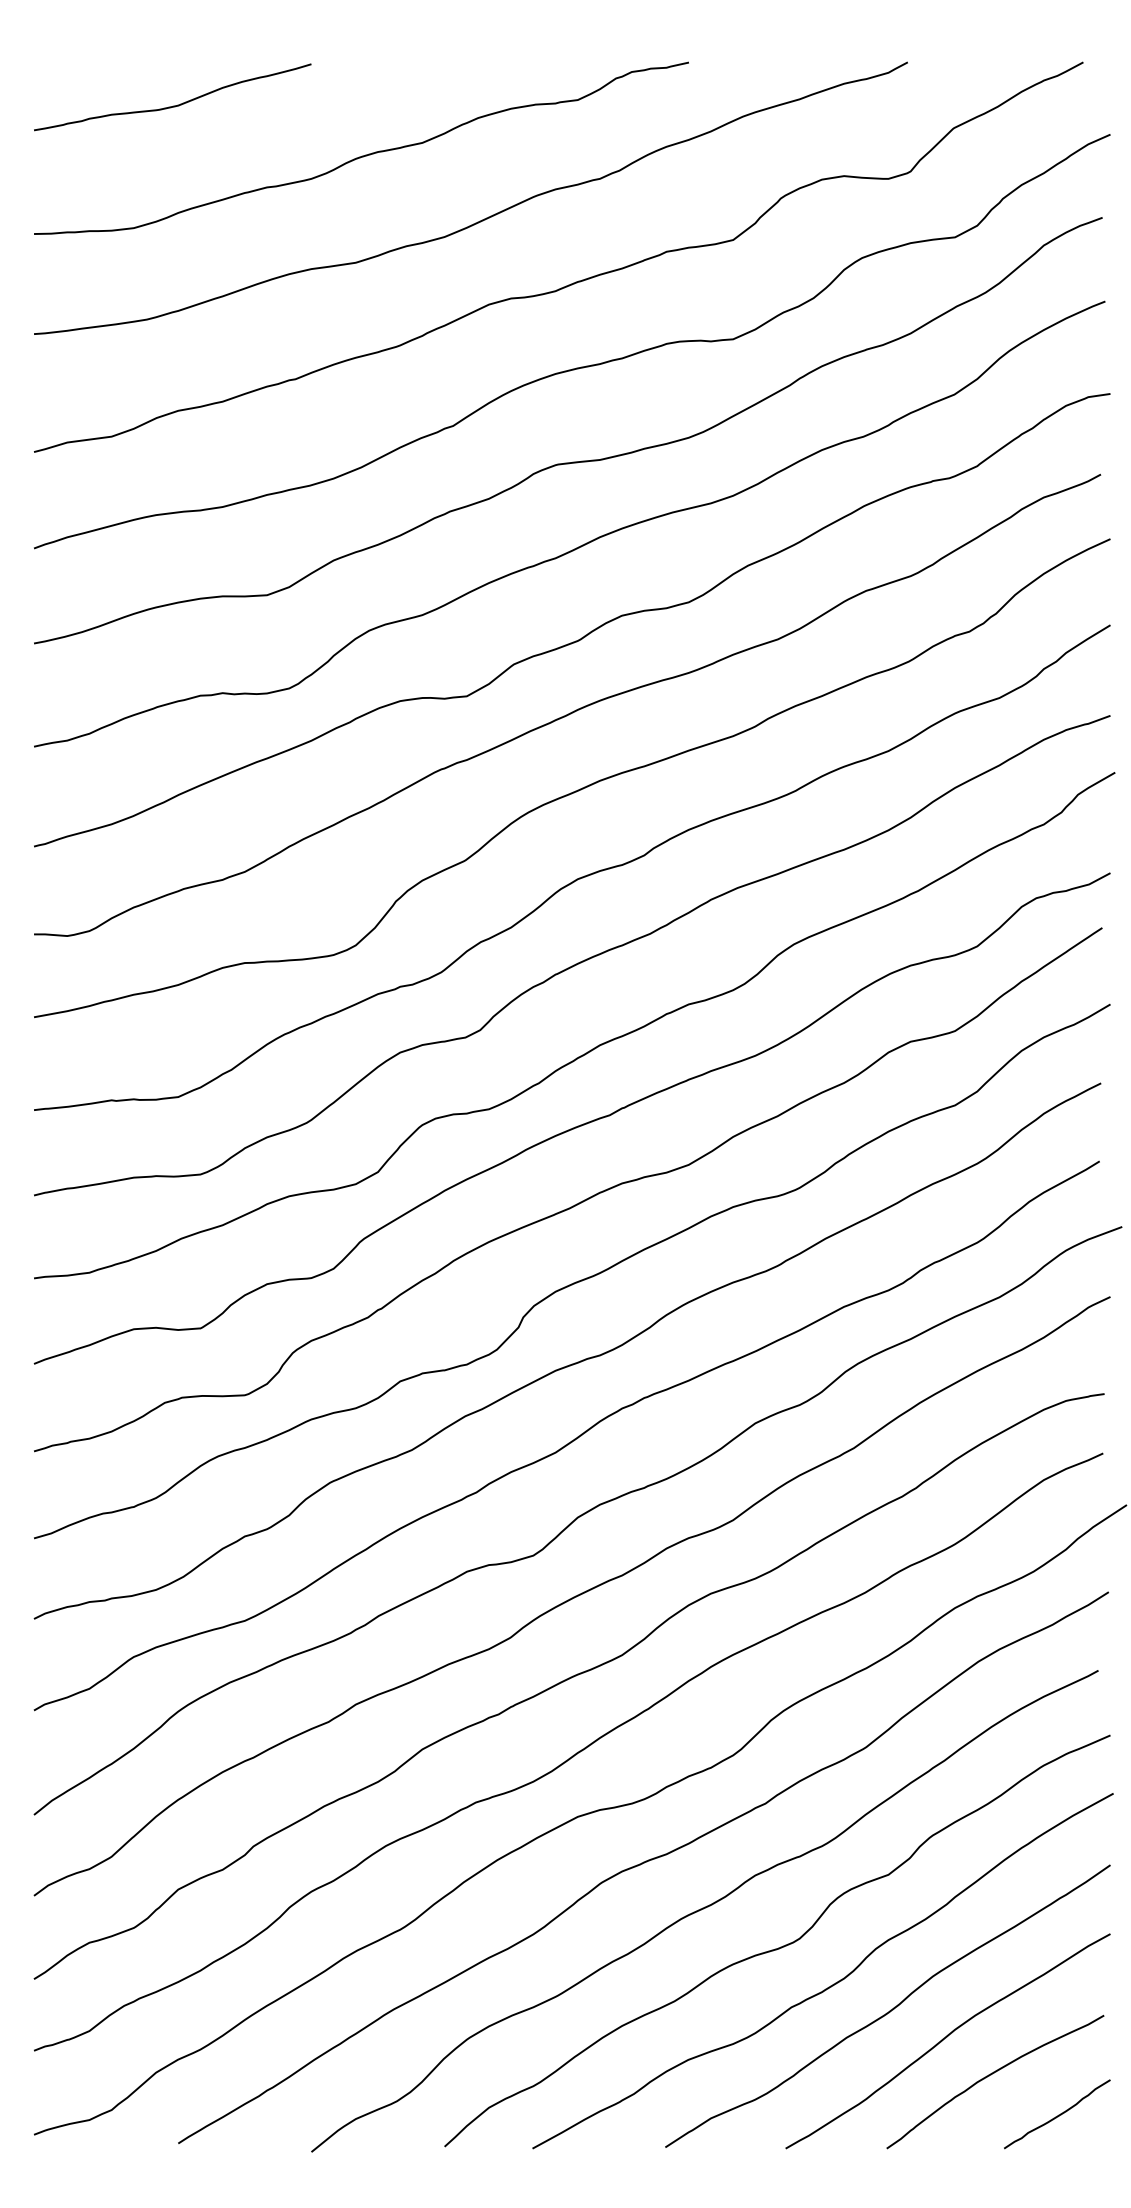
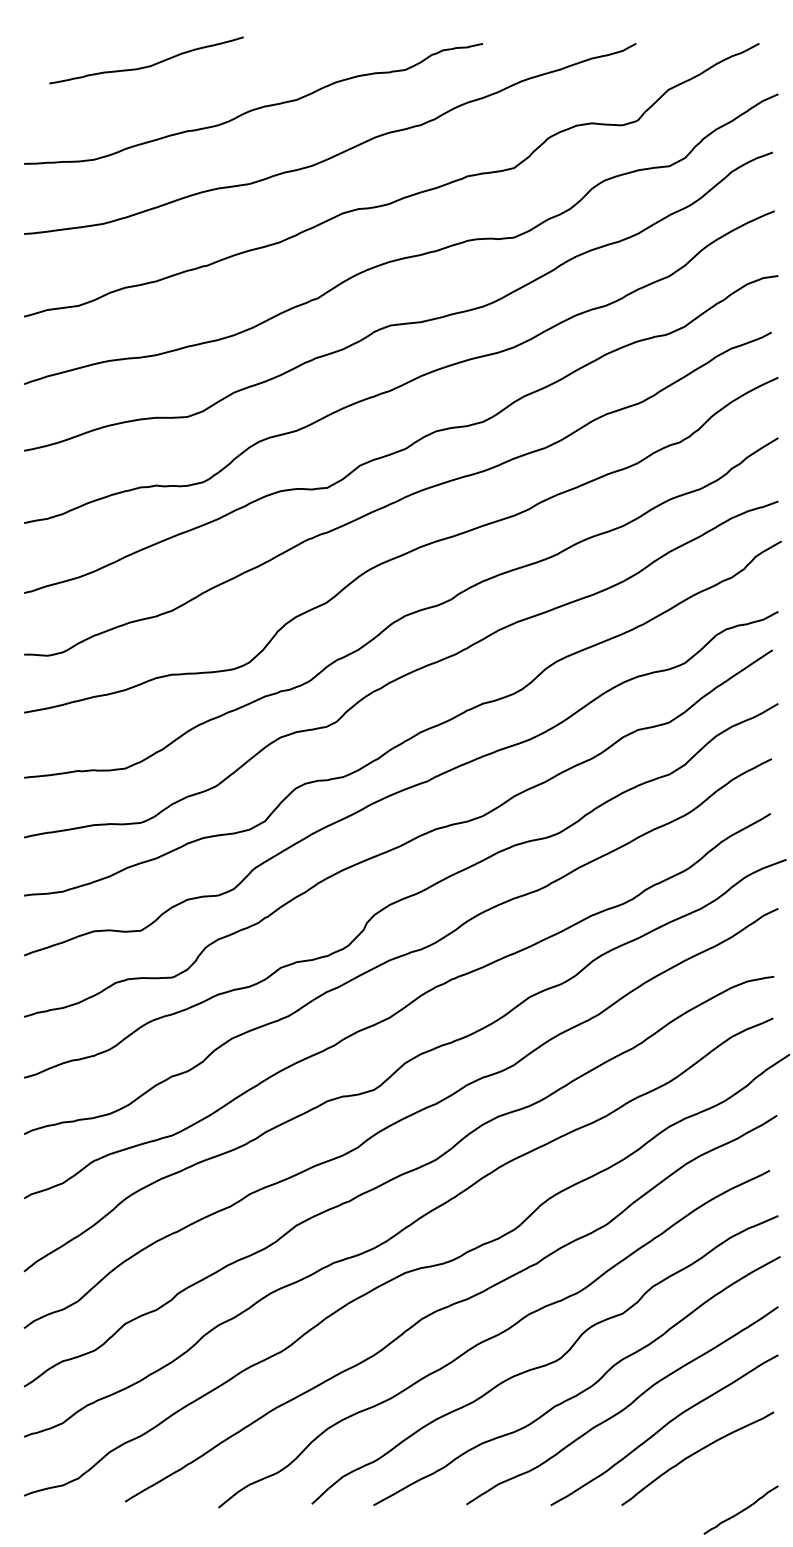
curve: (173, 105) -> (147, 66), moved
curve: (1058, 2114) -> (741, 1510), moved

